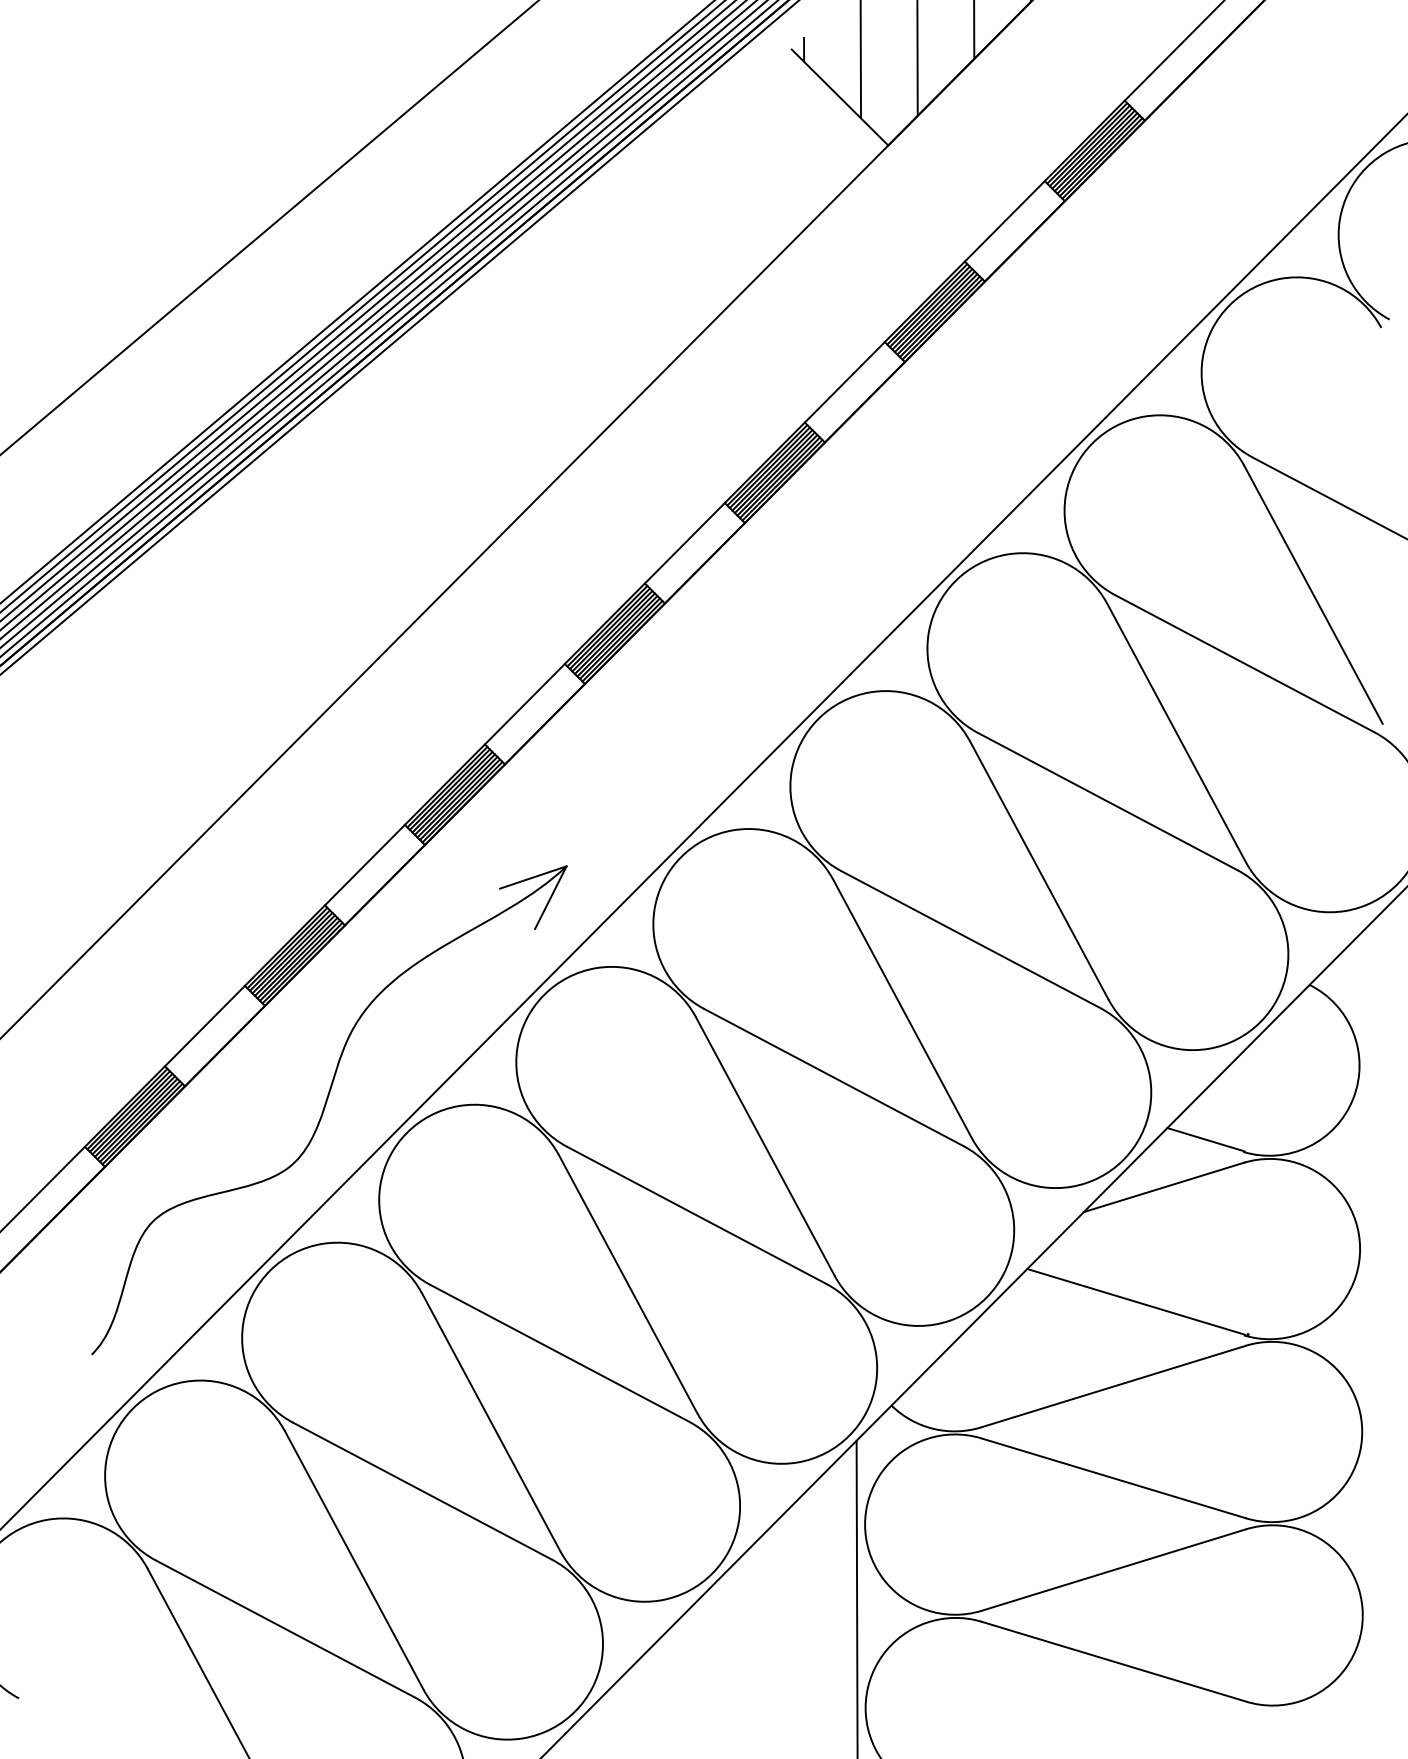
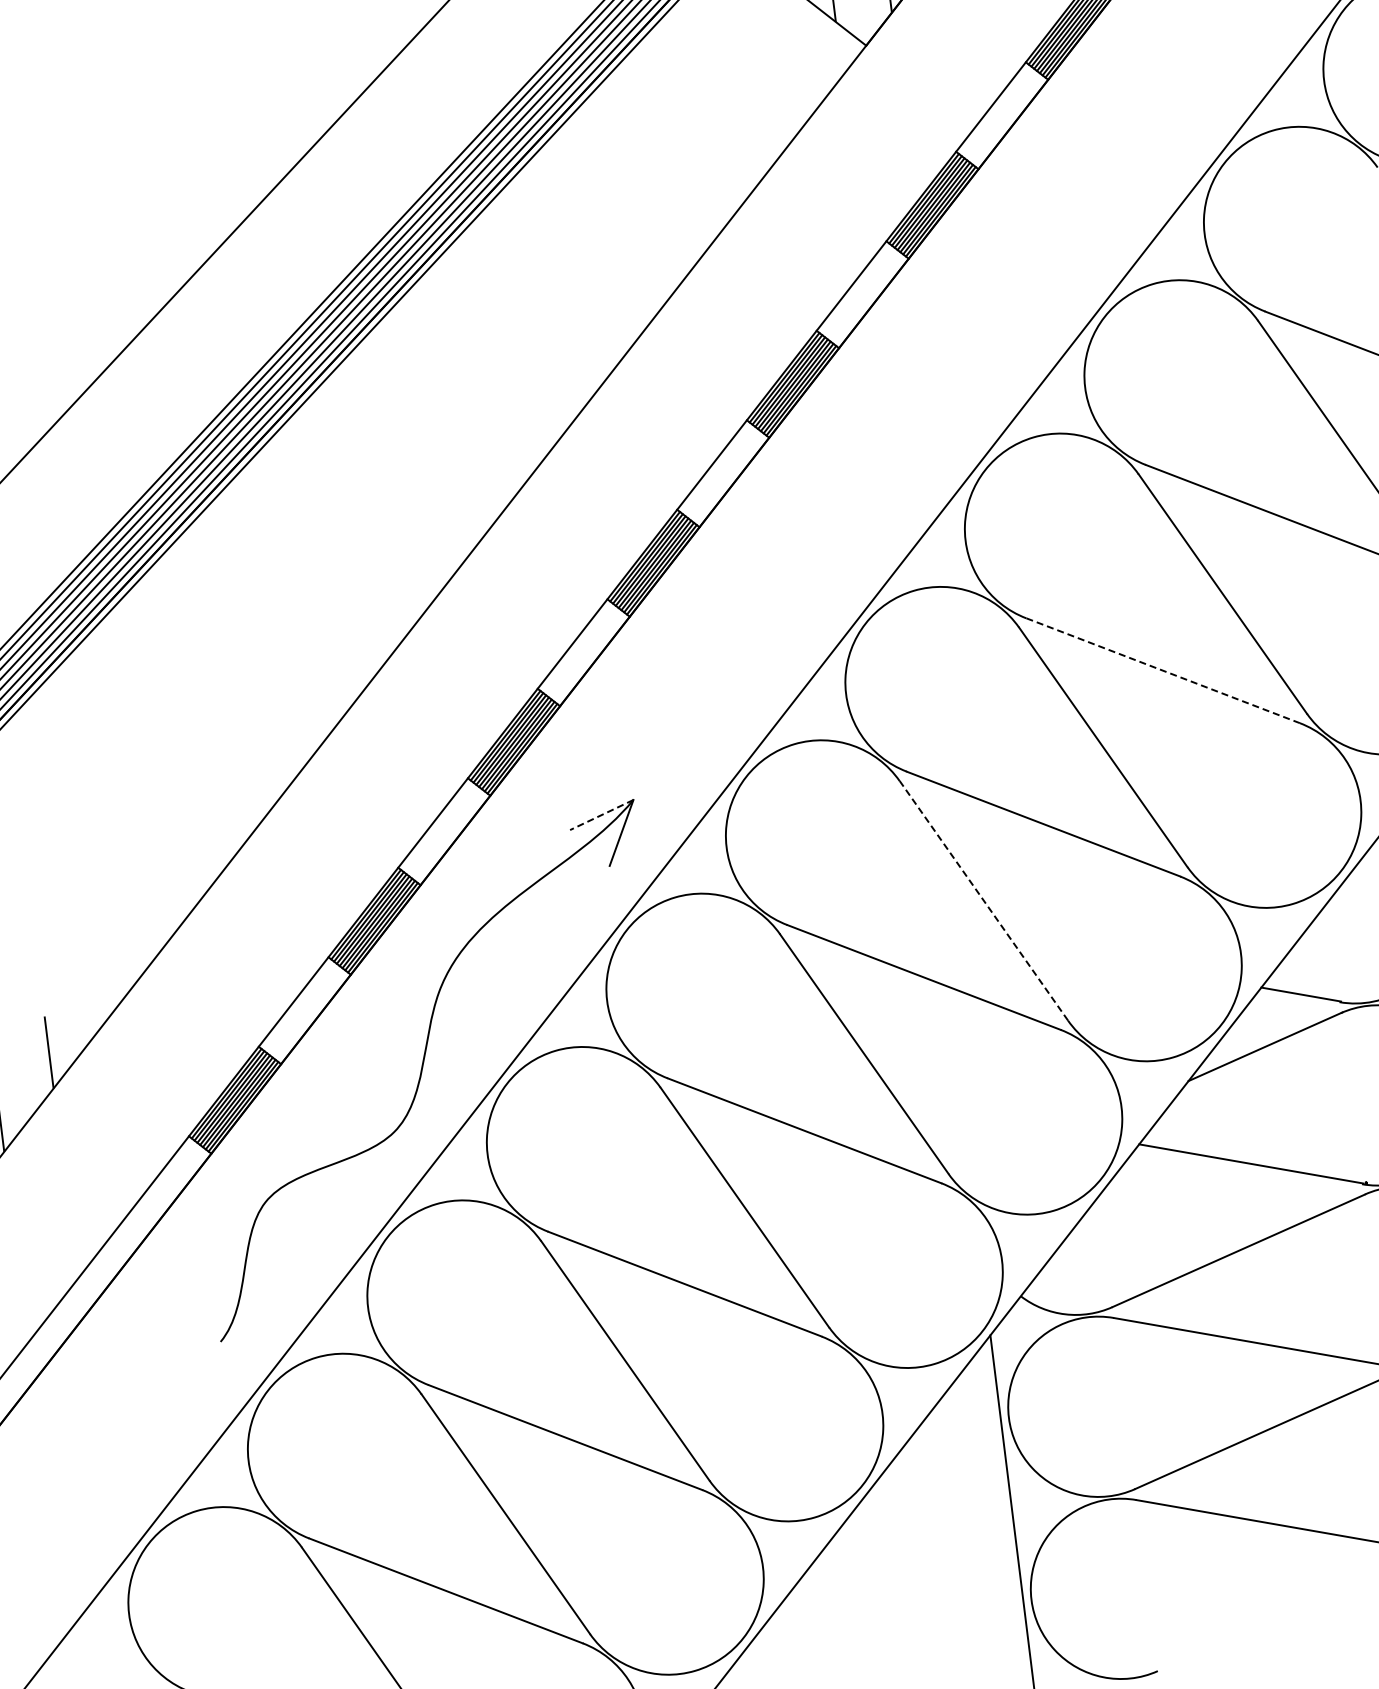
line: (1108, 801) -> (1163, 670), solid -> dashed
line: (532, 877) -> (600, 815), solid -> dashed
line: (902, 1008) -> (984, 900), solid -> dashed

